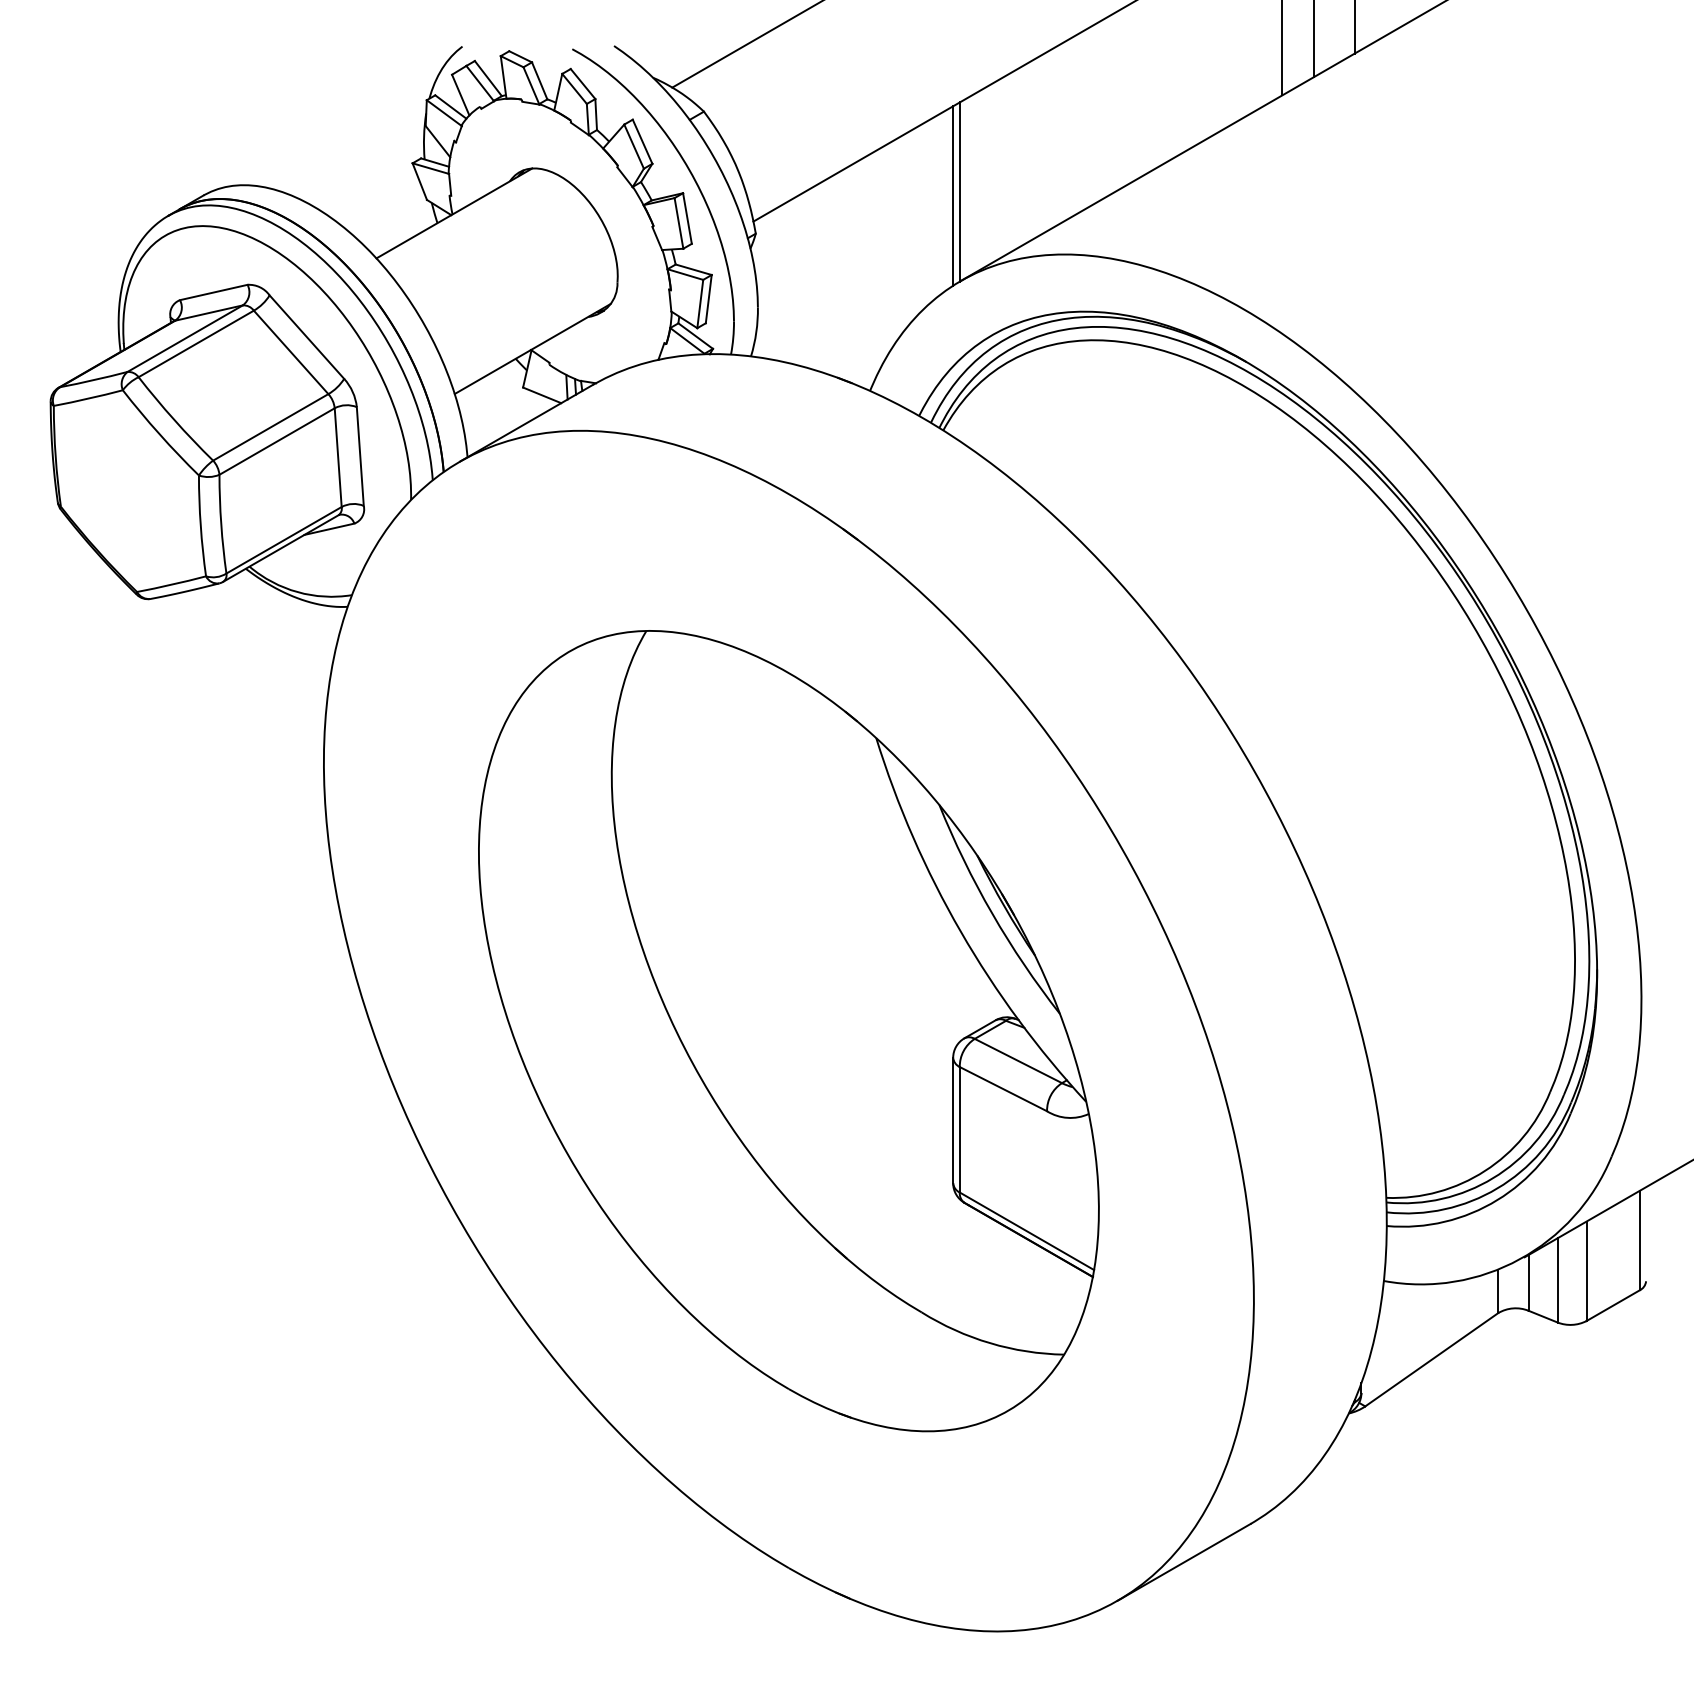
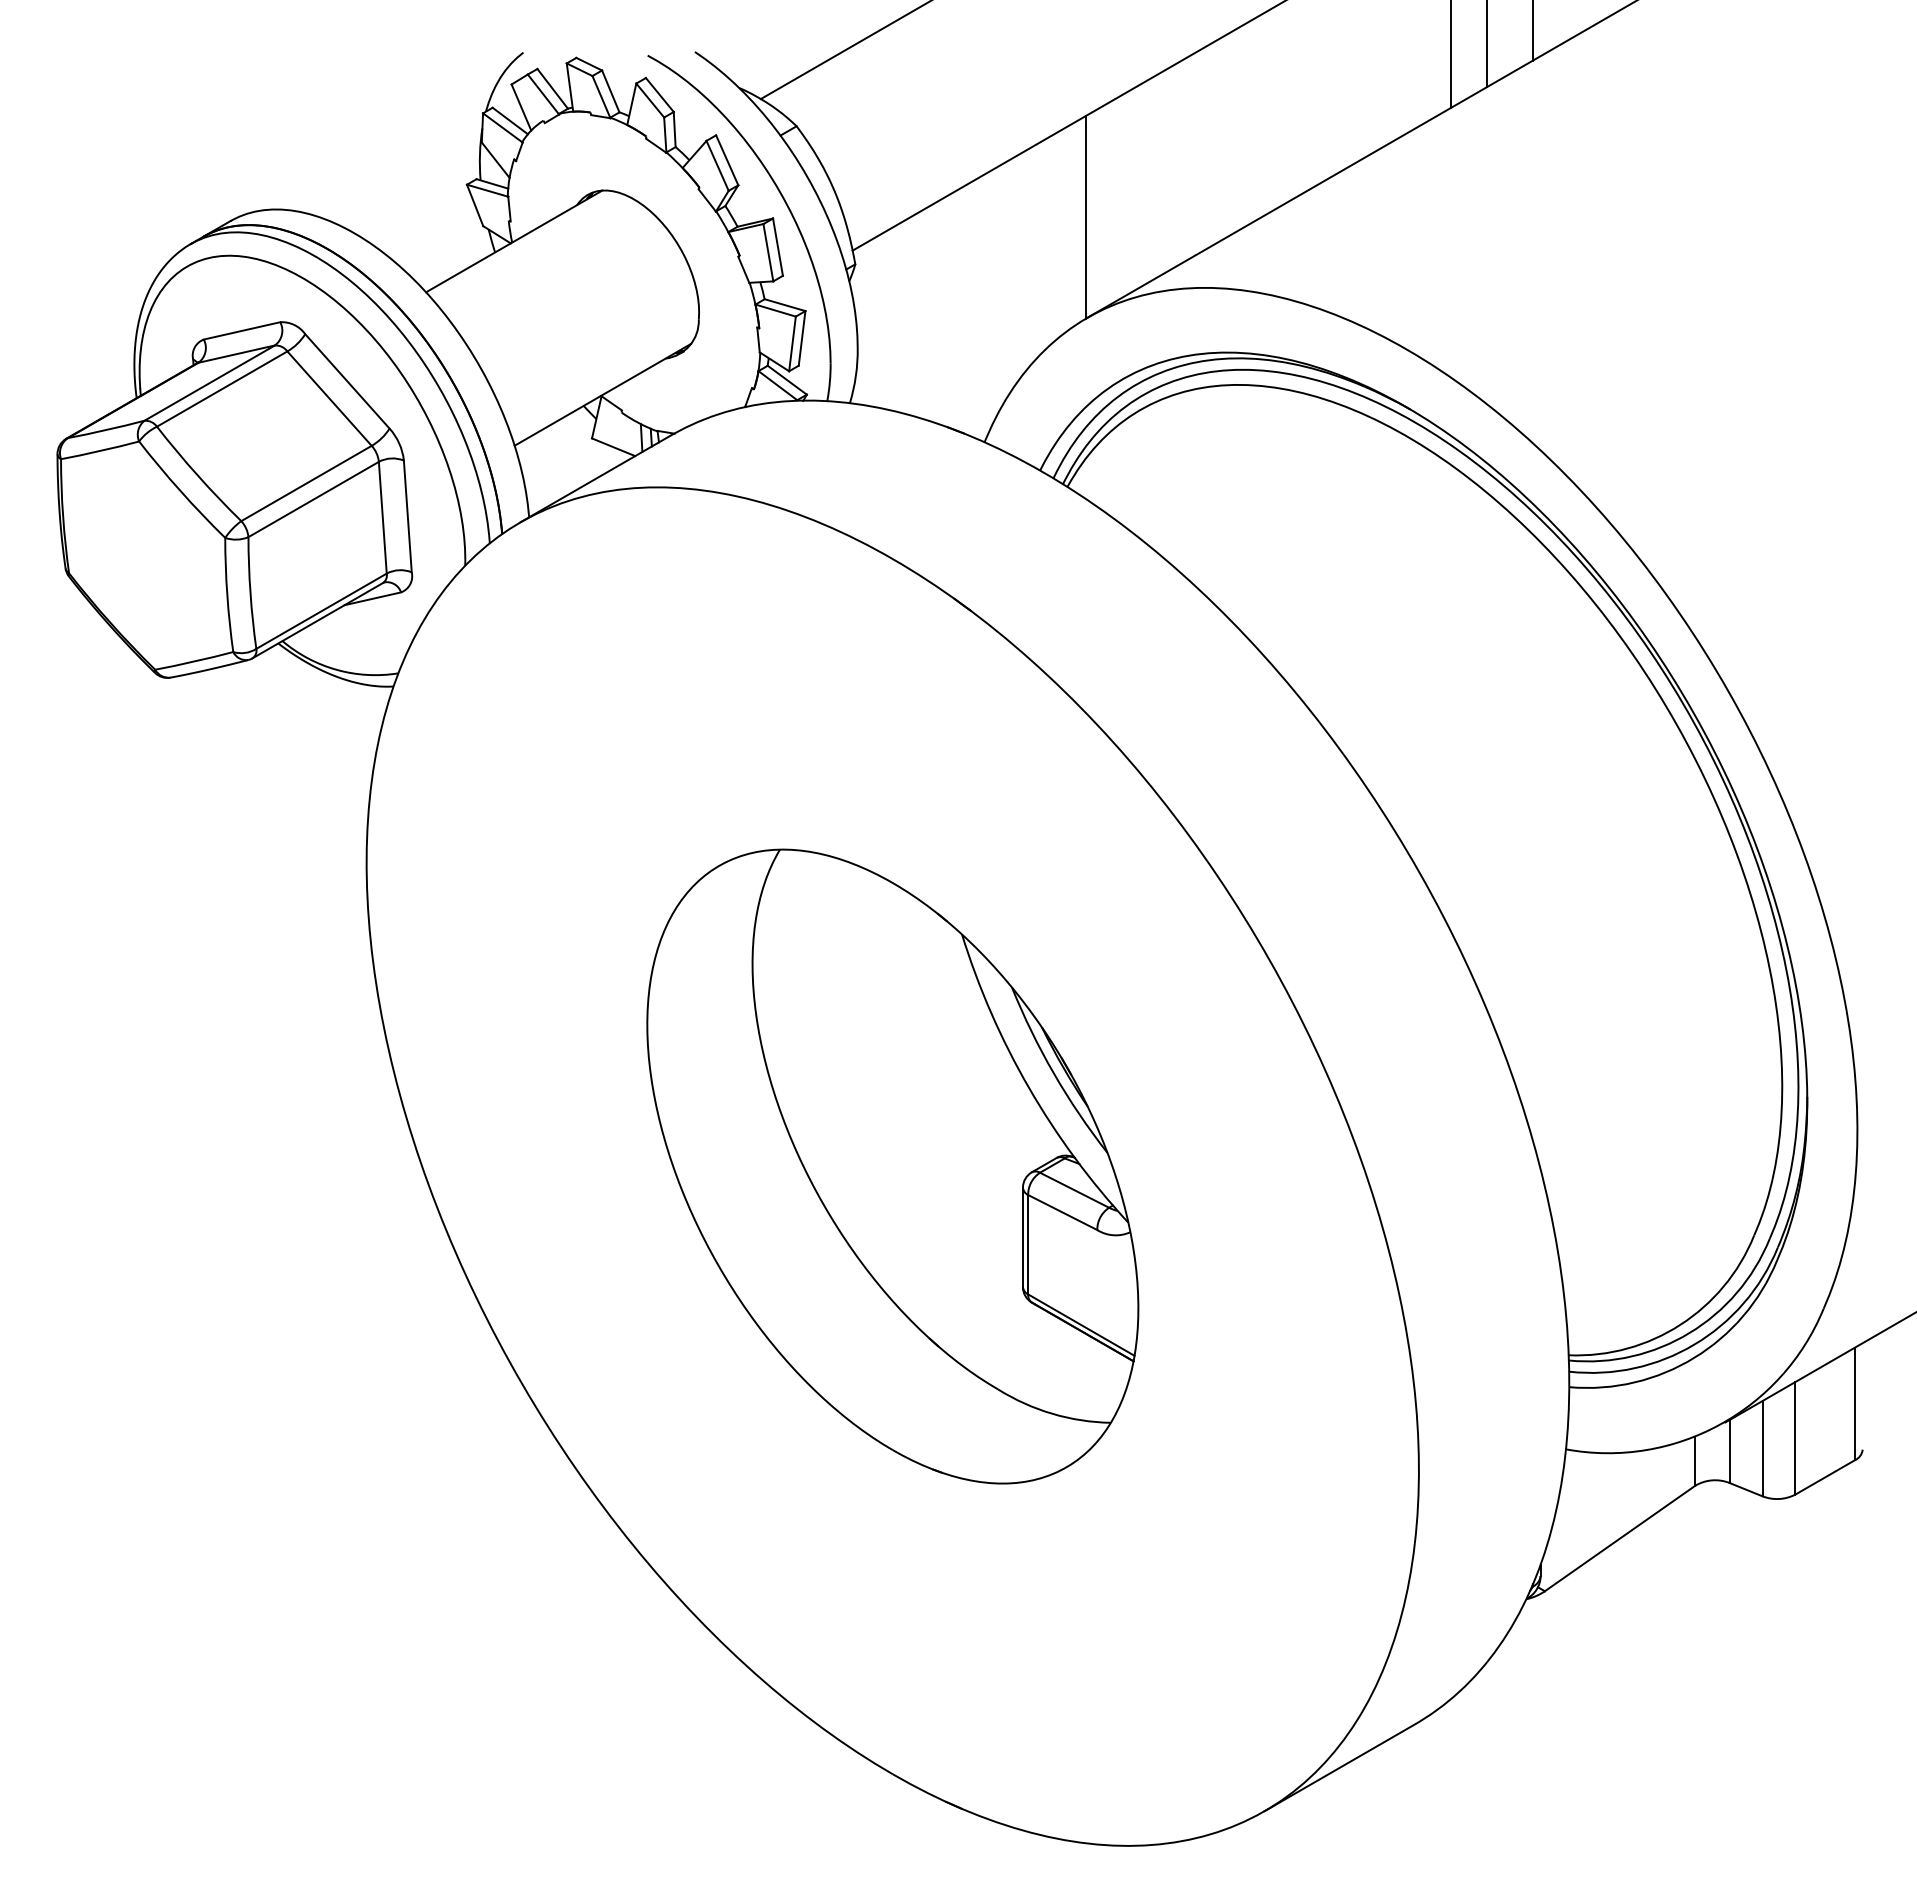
line: (953, 195) -> (1078, 221), removed
part: (788, 1031) -> (892, 1166), size x0.7

